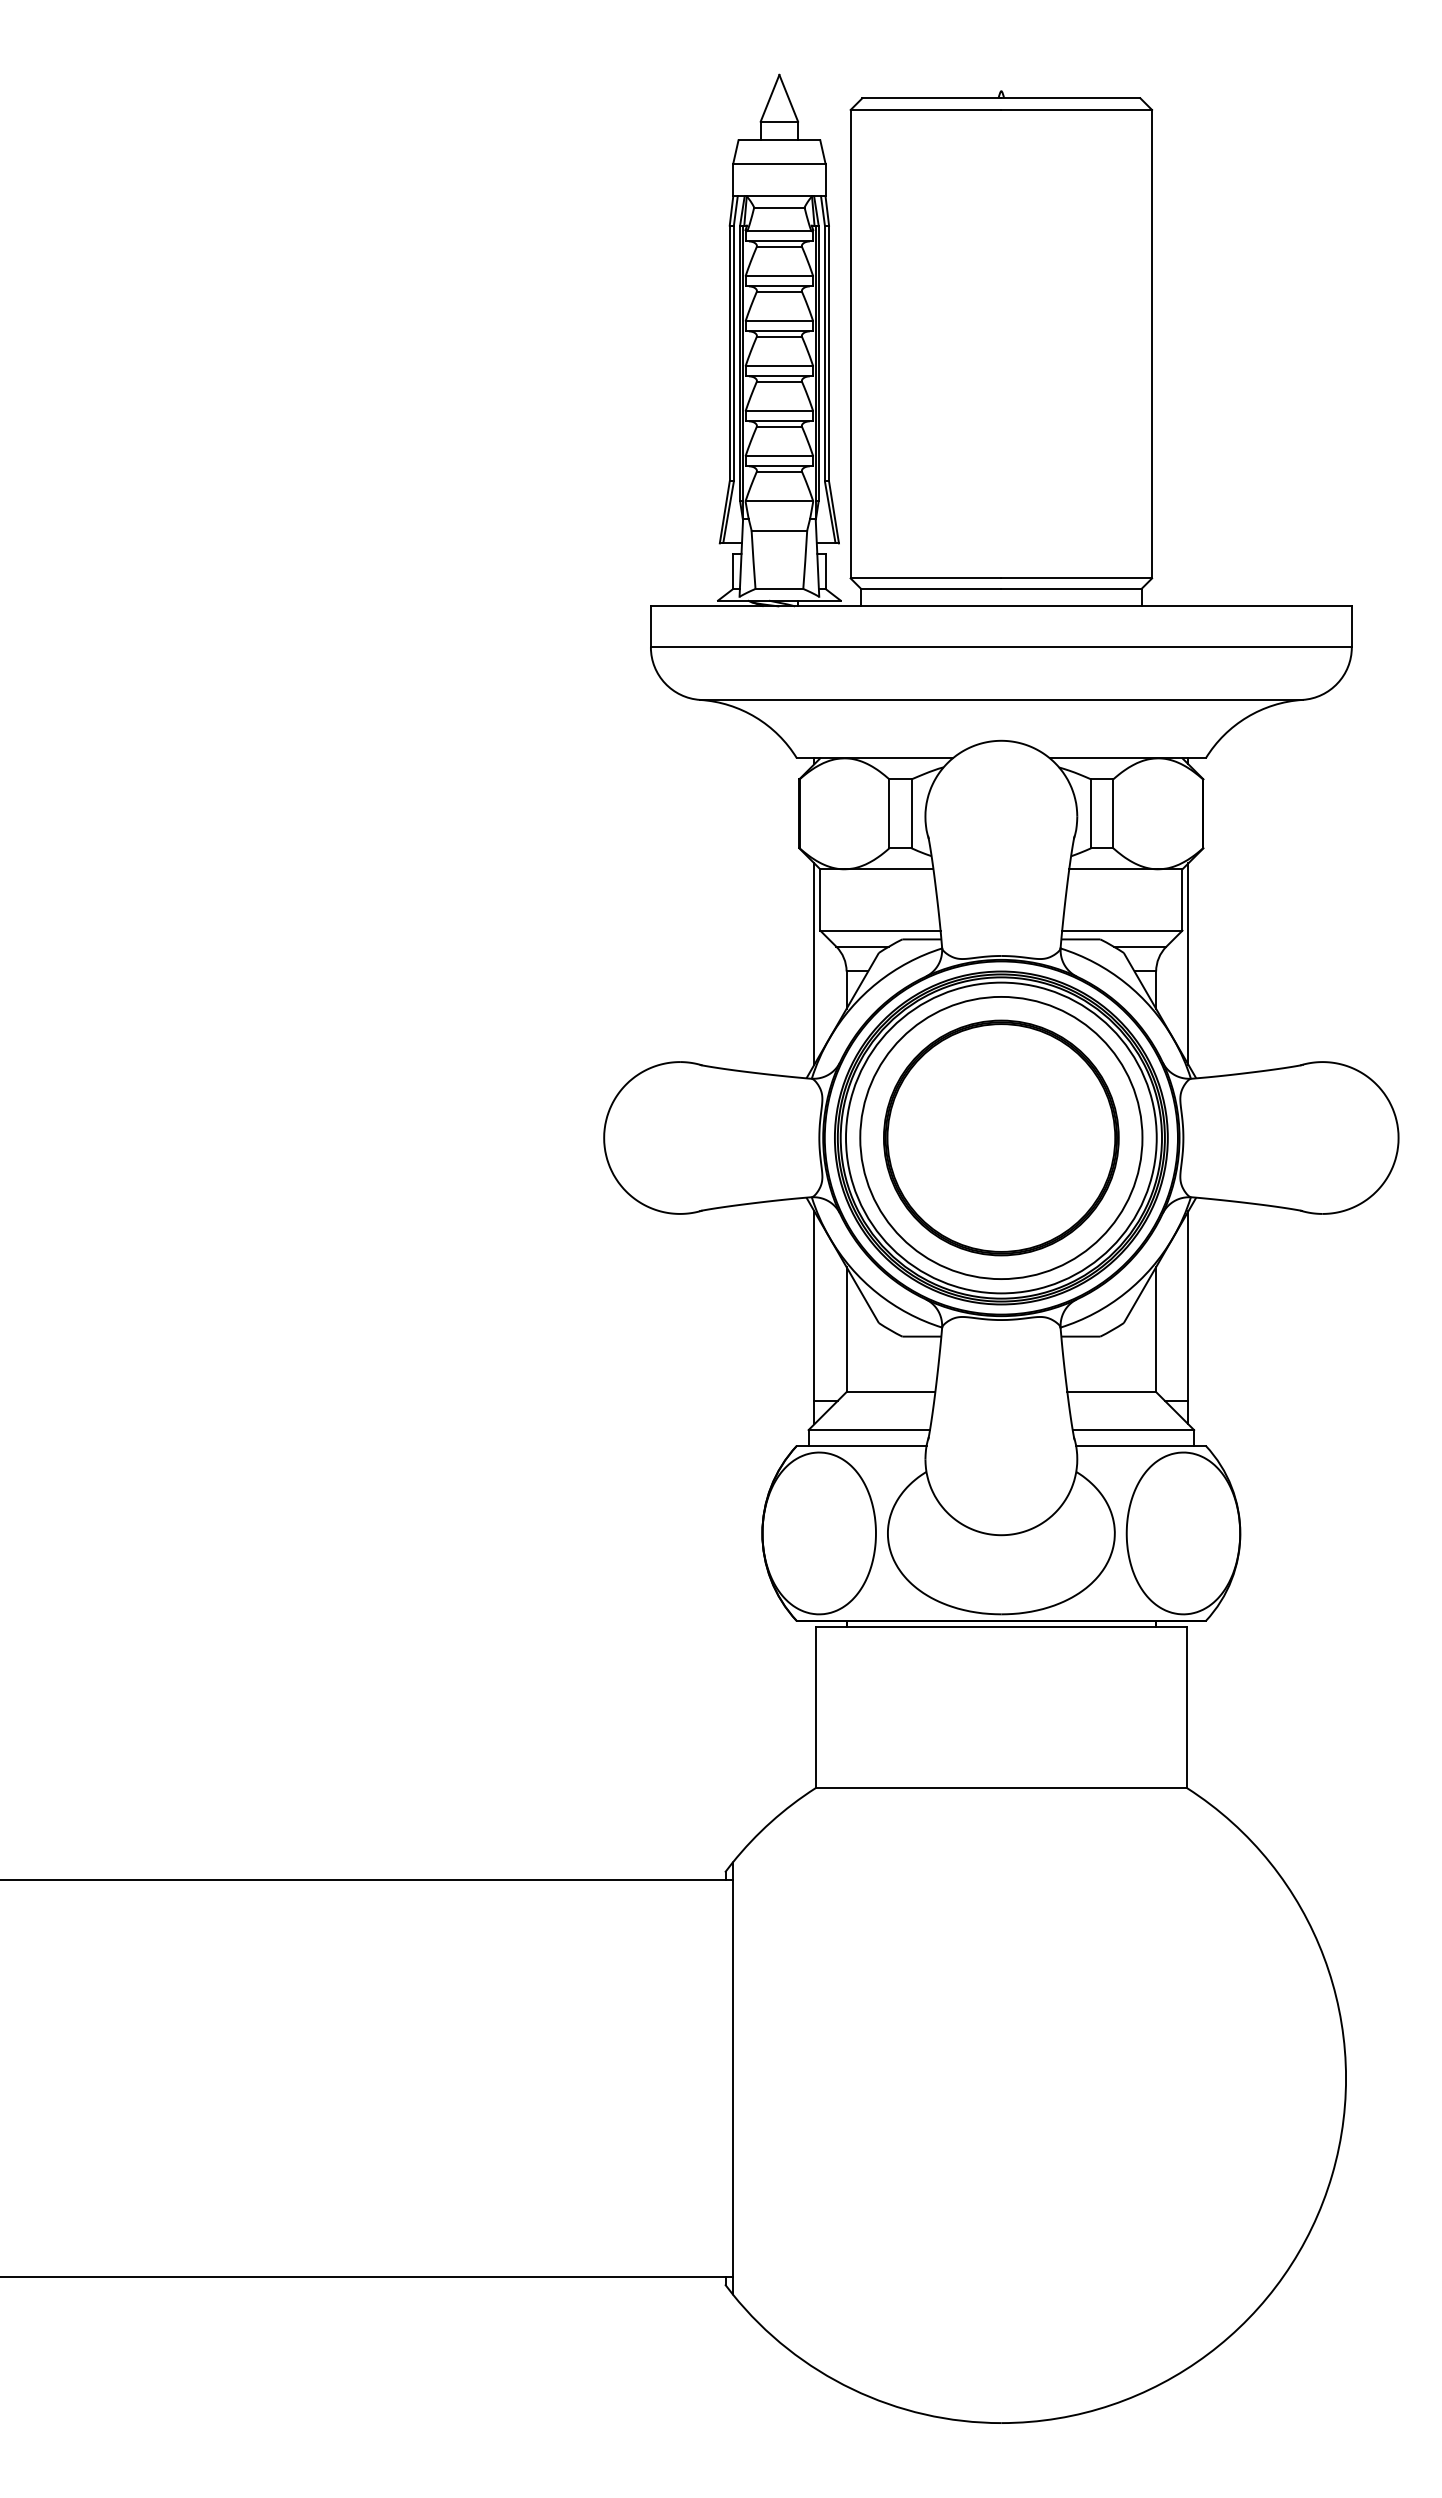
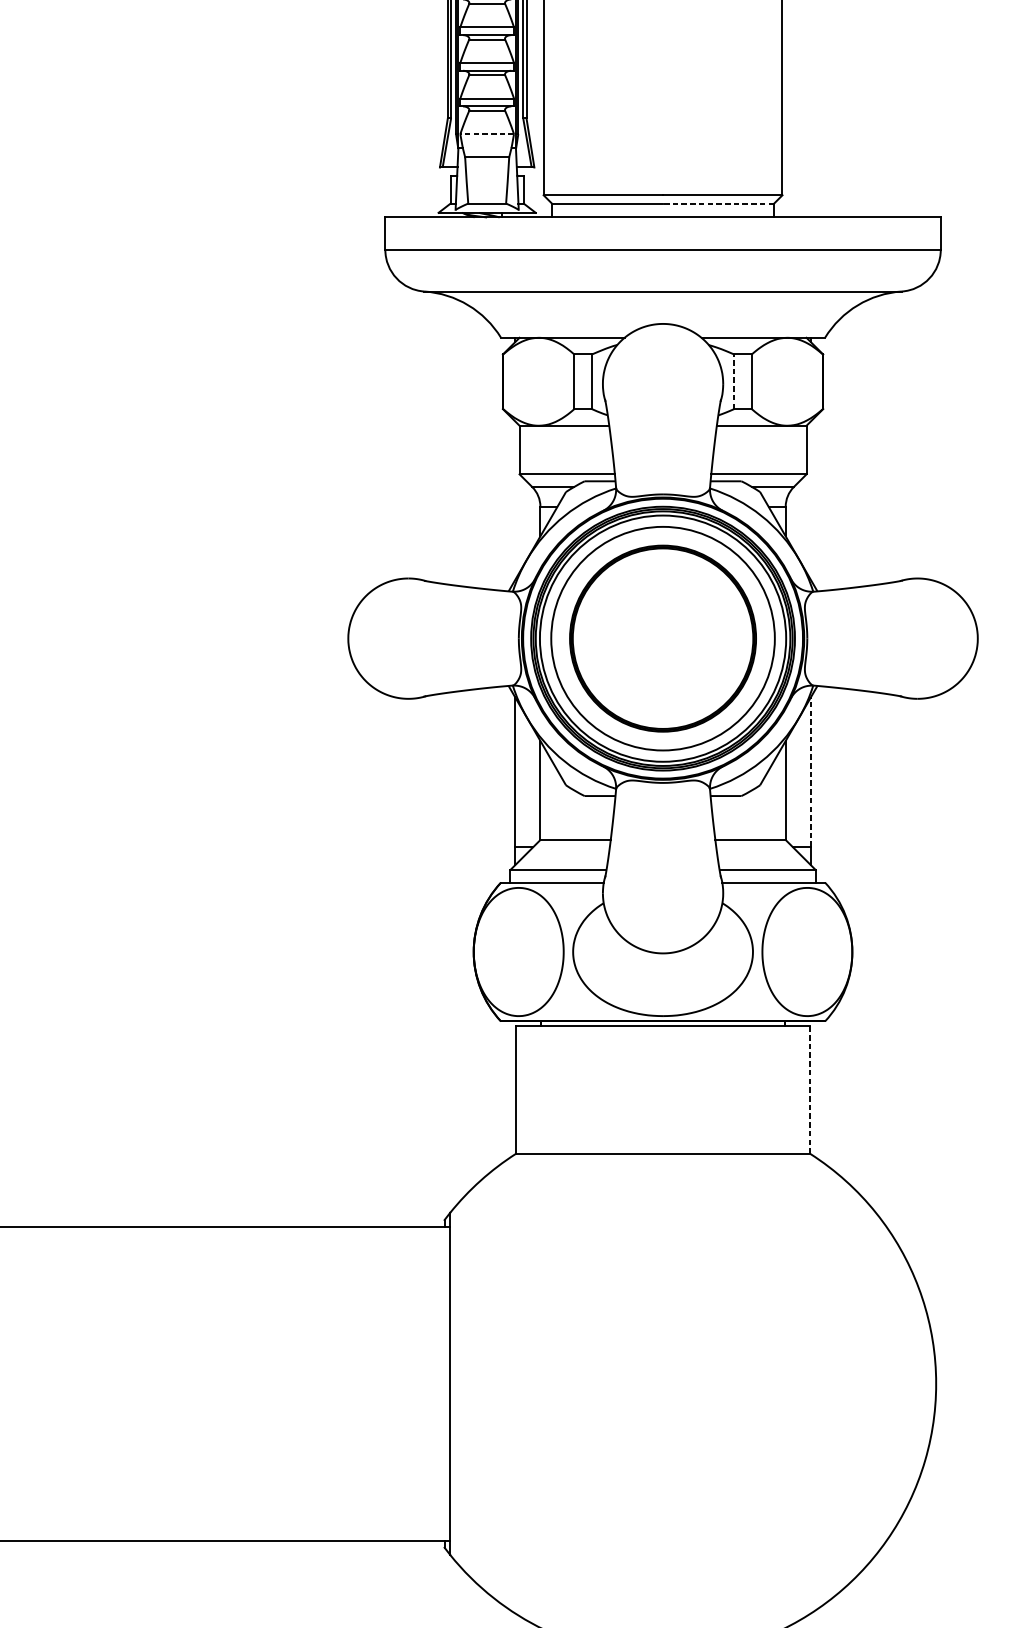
line: (779, 501) -> (487, 134), solid -> dashed
line: (1070, 588) -> (717, 203), solid -> dashed
line: (1091, 813) -> (734, 381), solid -> dashed
line: (814, 963) -> (514, 500), removed
line: (1188, 963) -> (811, 500), removed
line: (1188, 1306) -> (811, 772), solid -> dashed
line: (1187, 1707) -> (810, 1089), solid -> dashed

